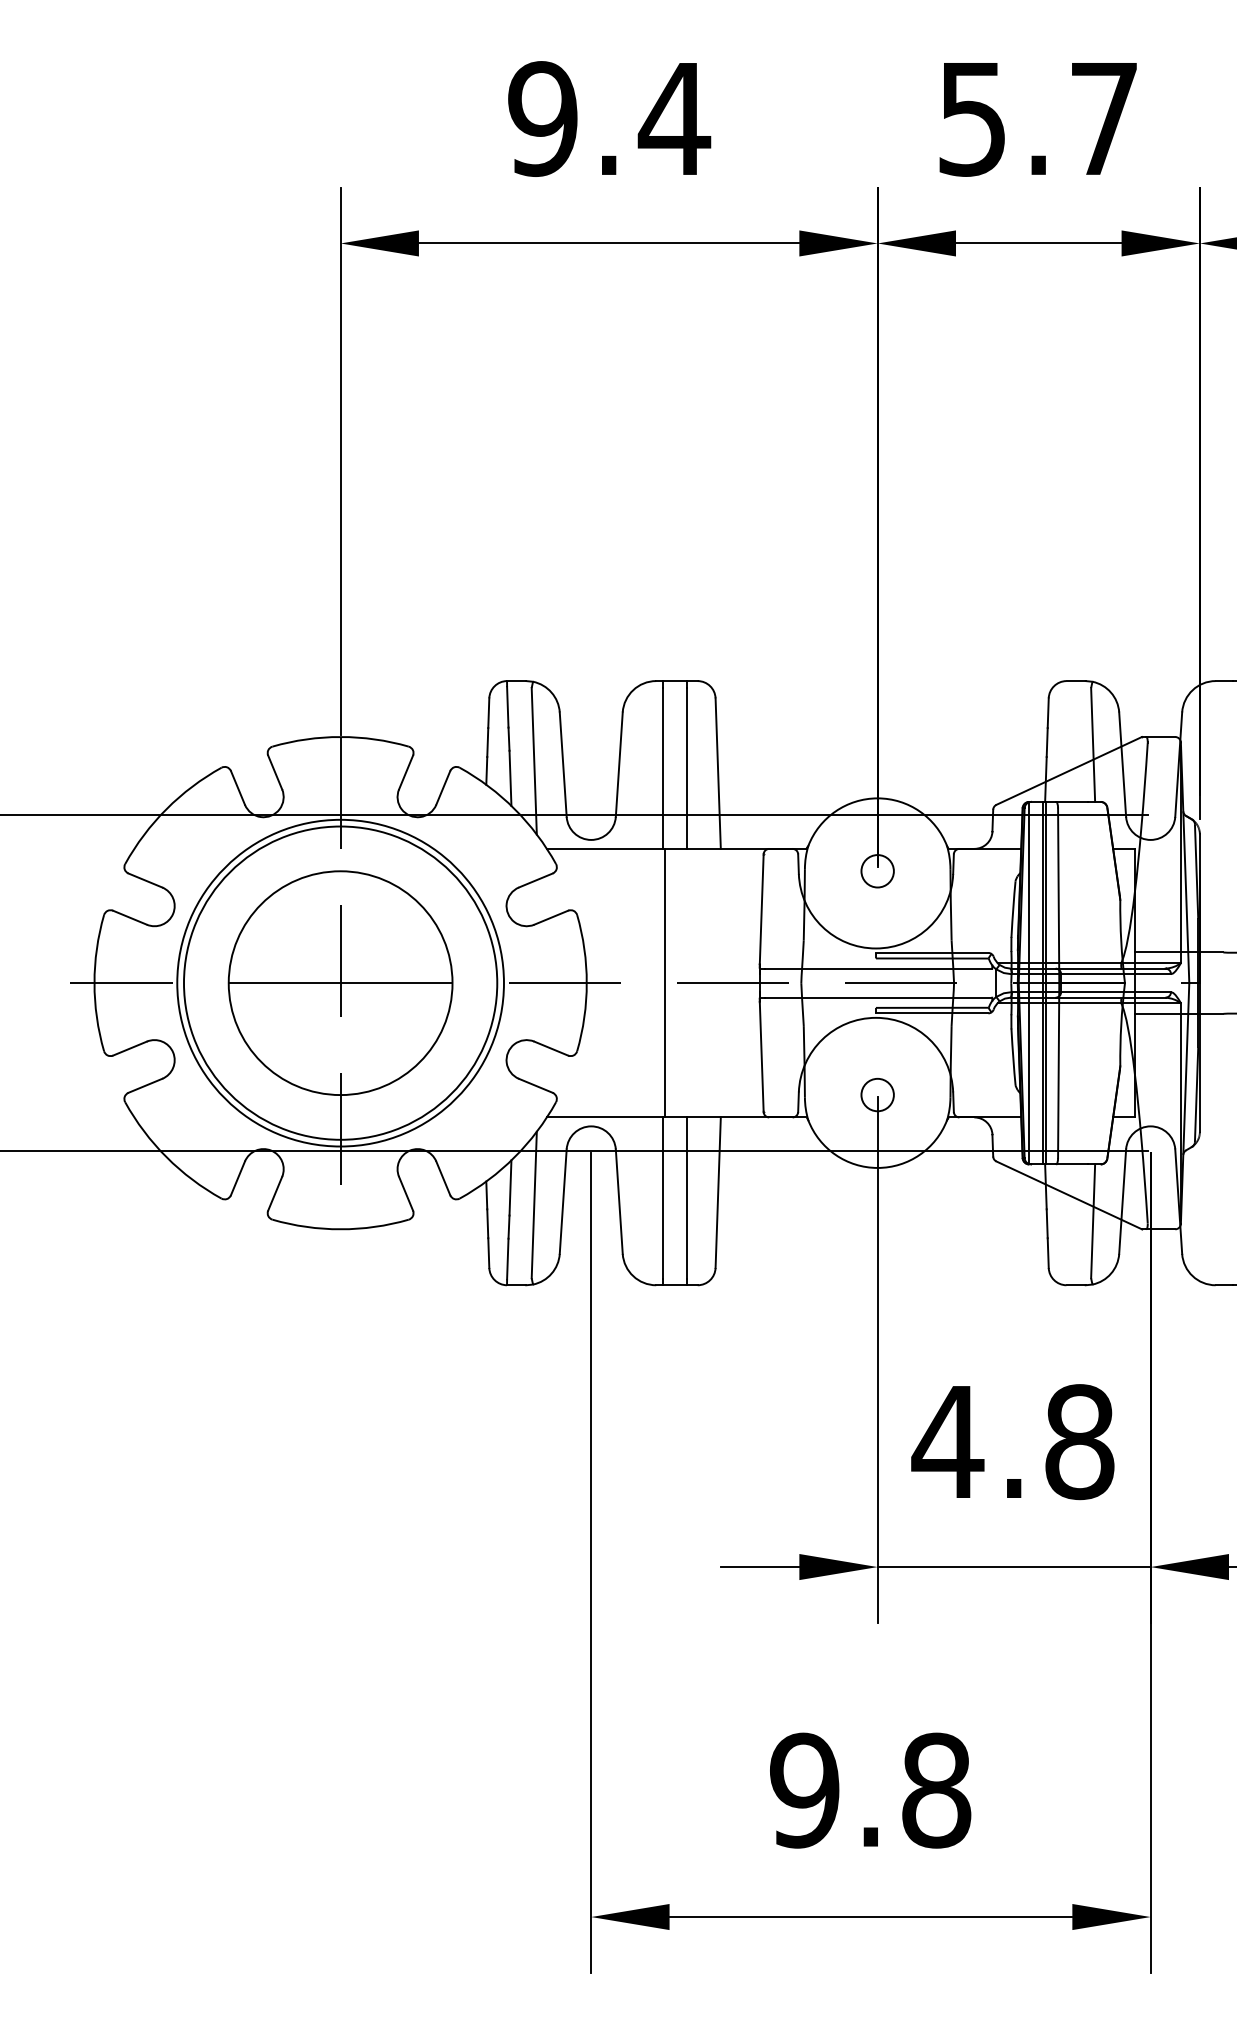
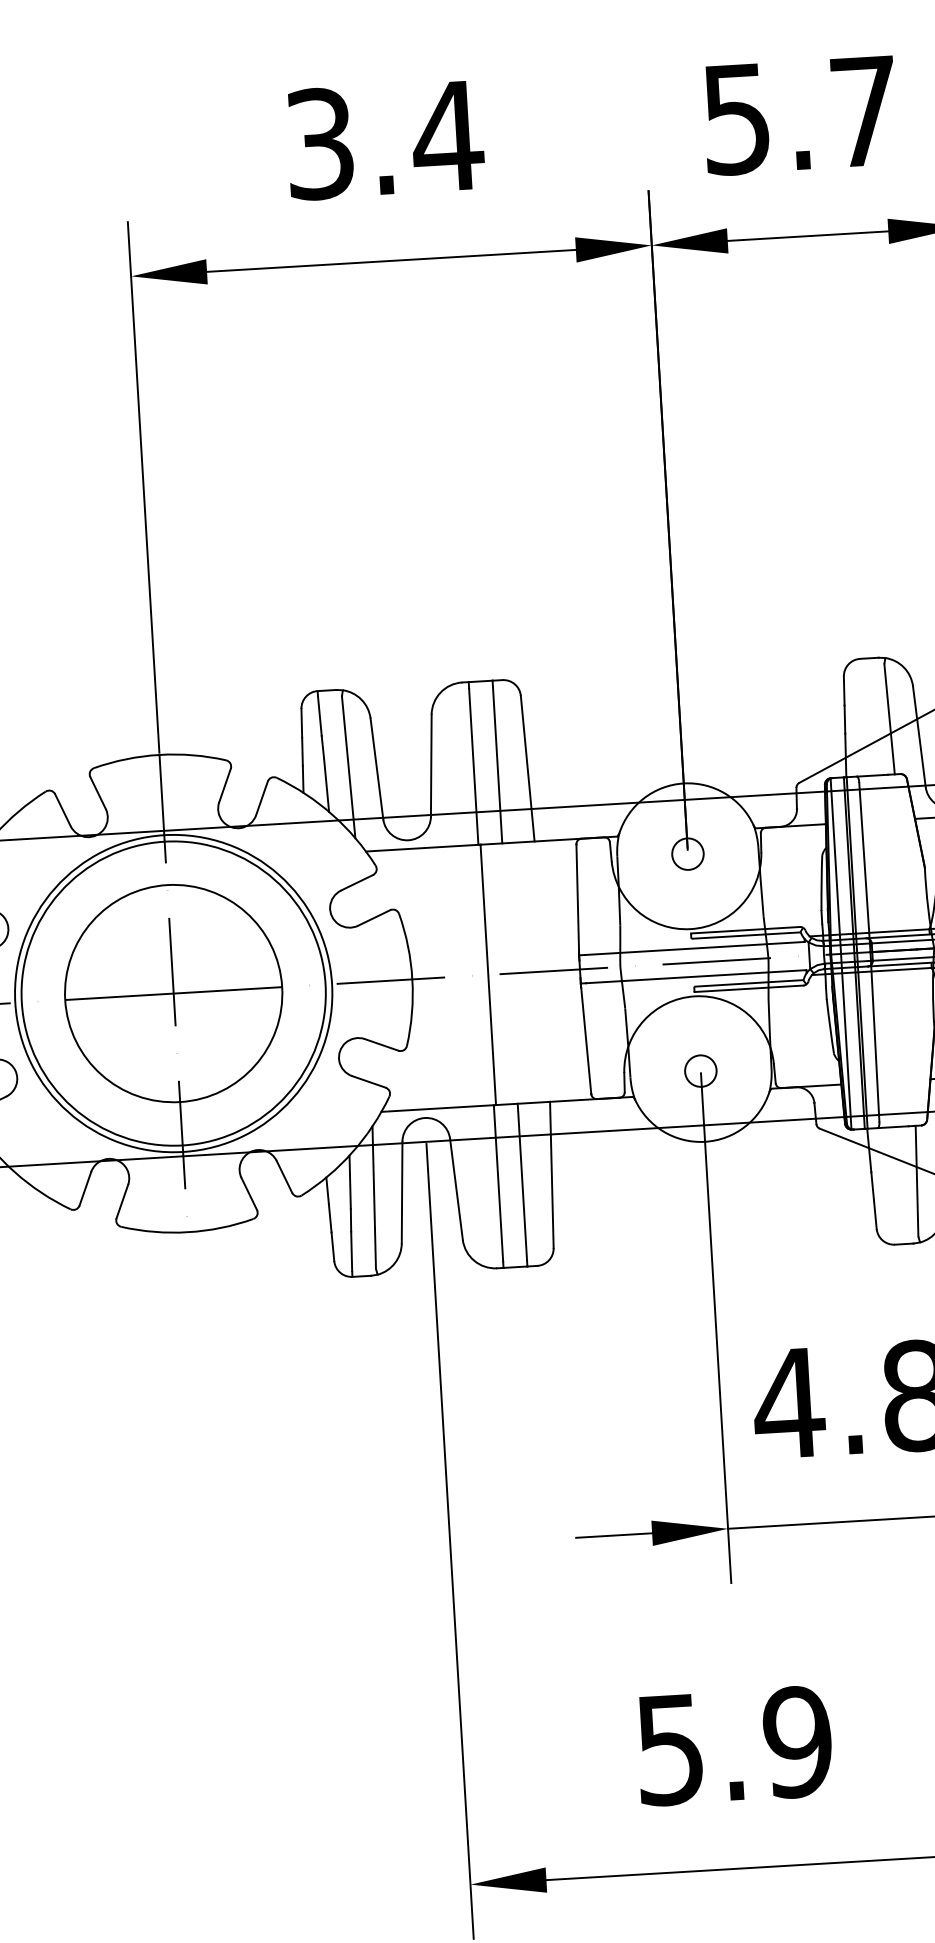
text: (542, 118) -> (319, 143), 9.4 -> 3.4
text: (870, 1790) -> (733, 1745), 9.8 -> 5.9

